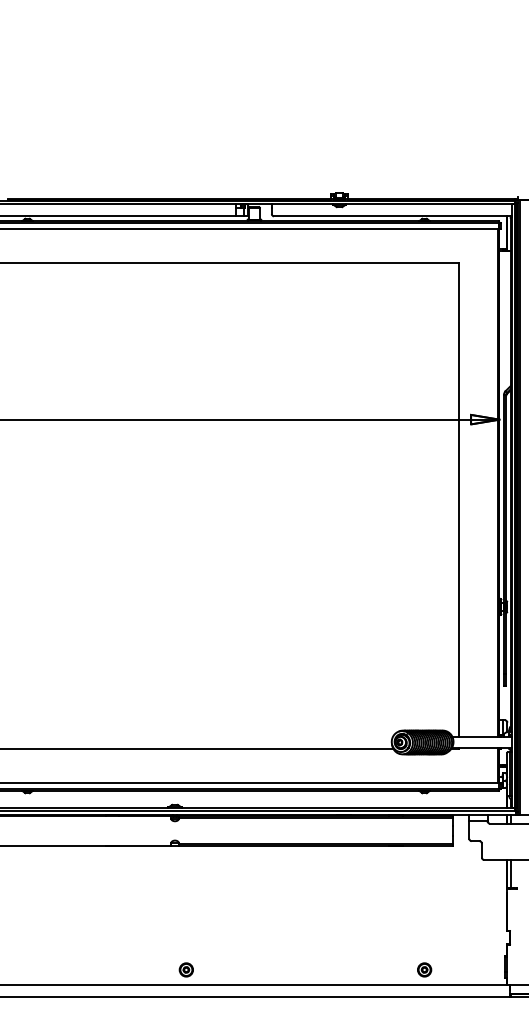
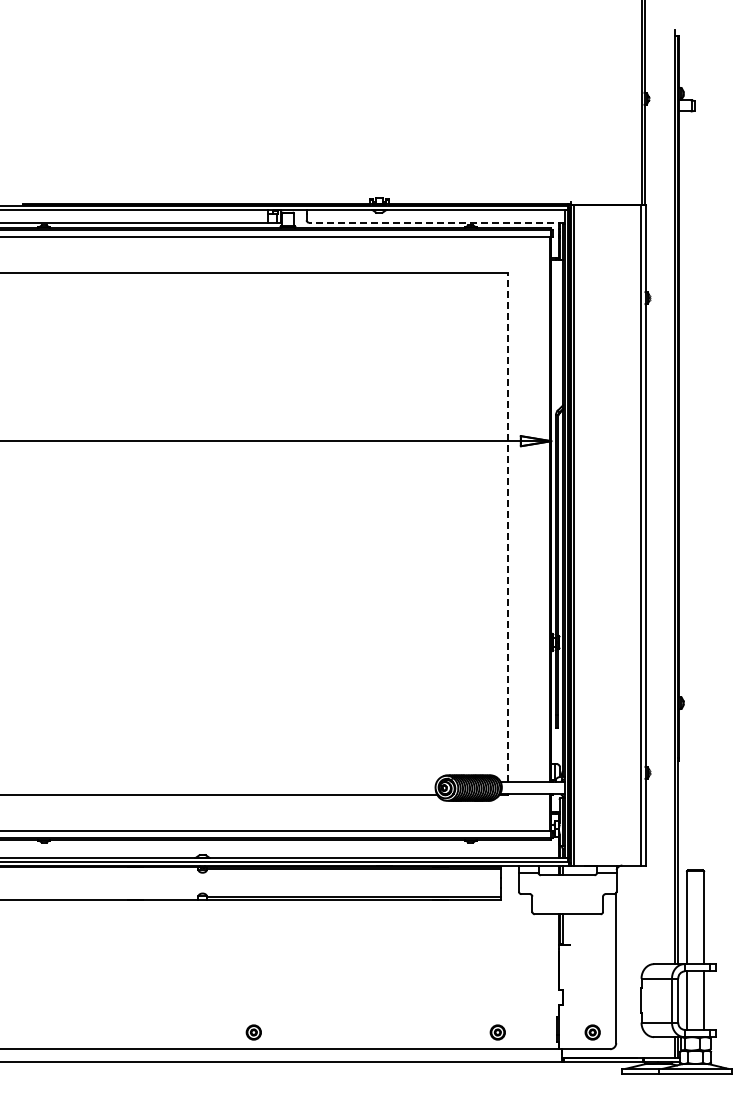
line: (392, 216) -> (436, 222), solid -> dashed
line: (459, 499) -> (508, 527), solid -> dashed
part: (186, 969) -> (253, 1032), moved
part: (424, 969) -> (497, 1032), moved

